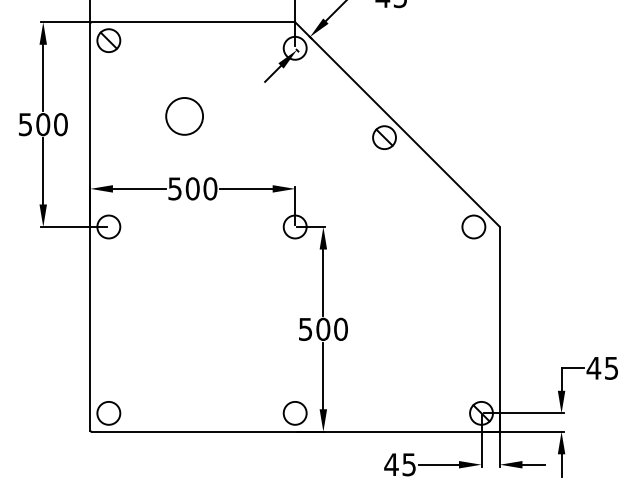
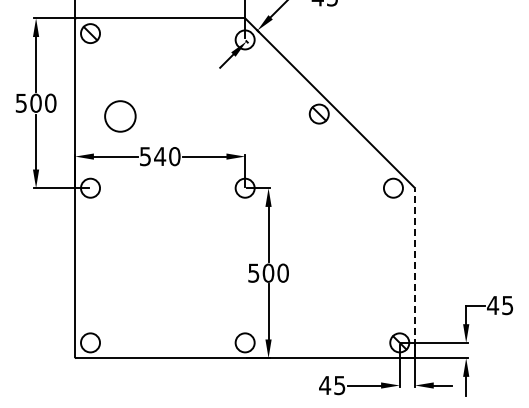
circle: (184, 116) -> (120, 116), moved
text: (193, 188) -> (160, 156), 500 -> 540
line: (500, 328) -> (415, 272), solid -> dashed

